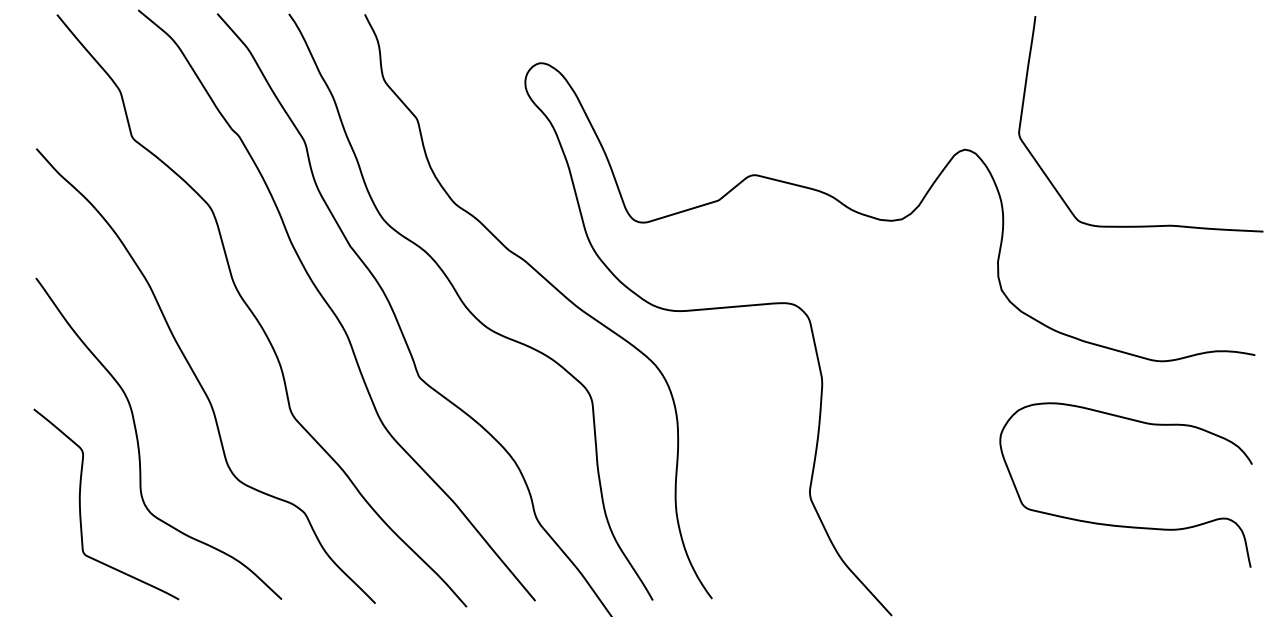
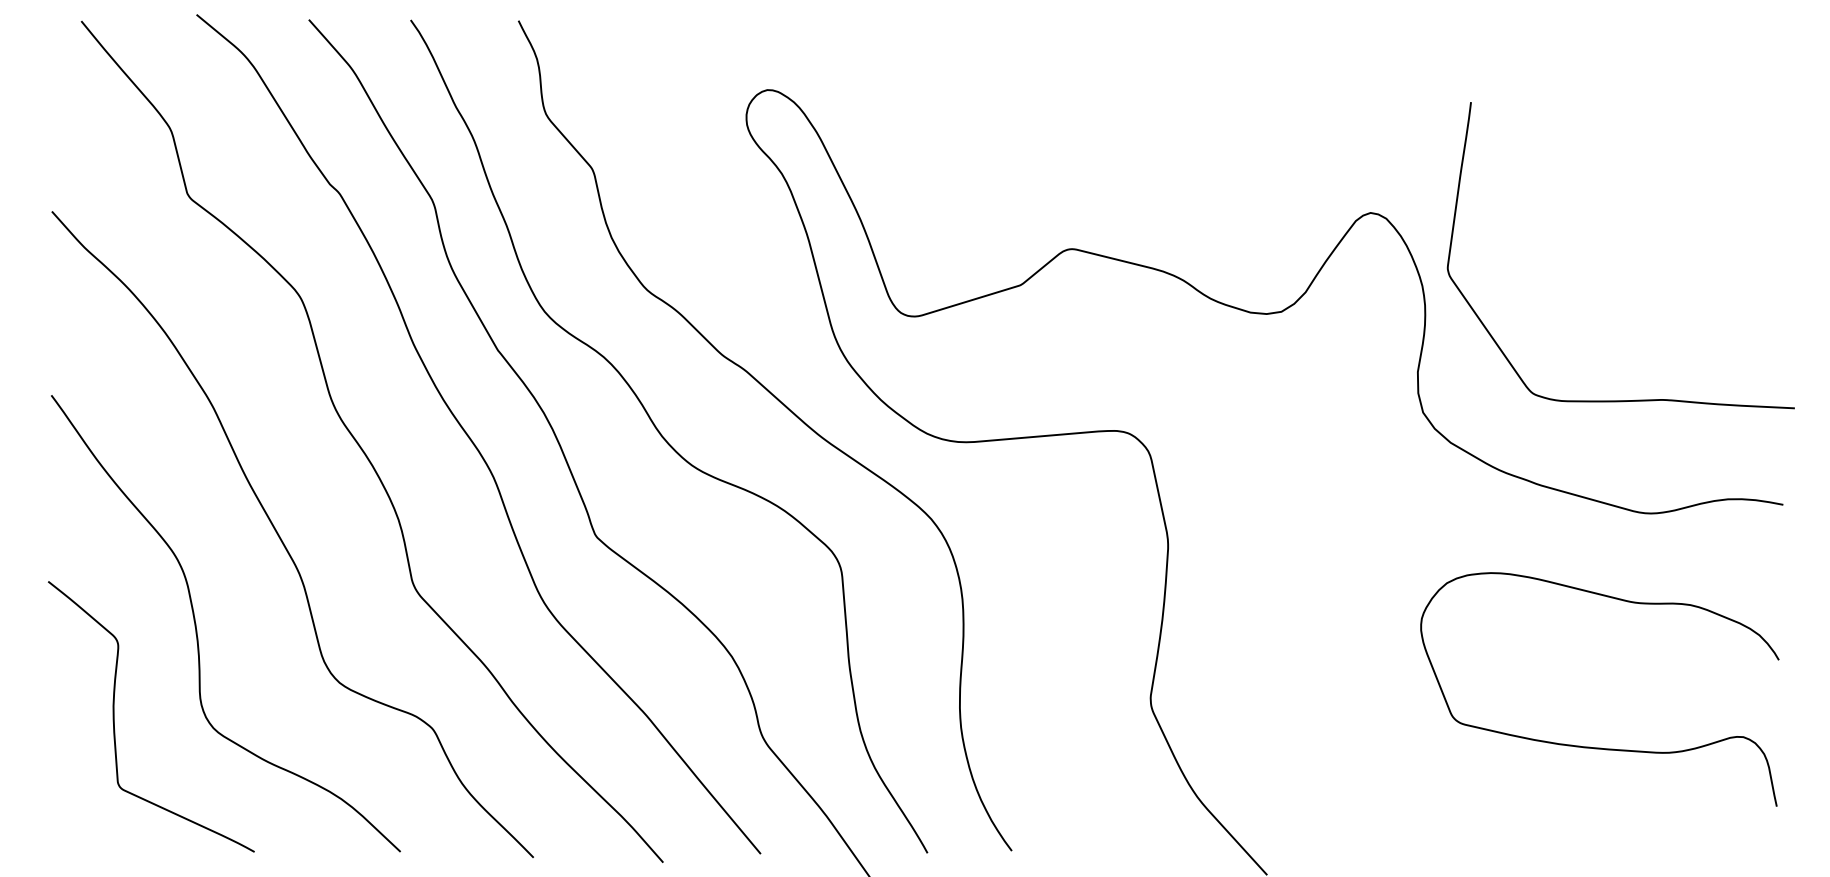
curve: (1151, 225) -> (1635, 399), moved

